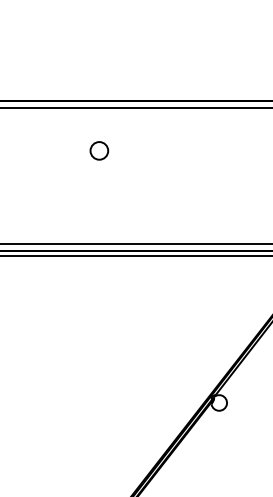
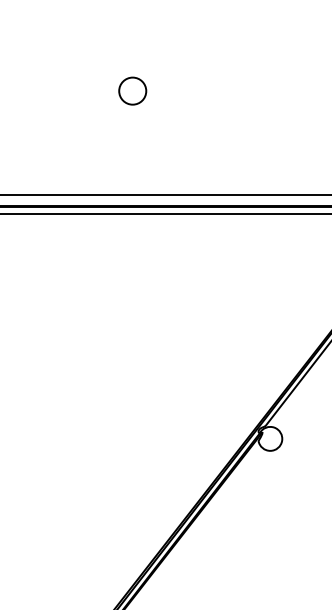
circle: (99, 150) -> (132, 90), moved

